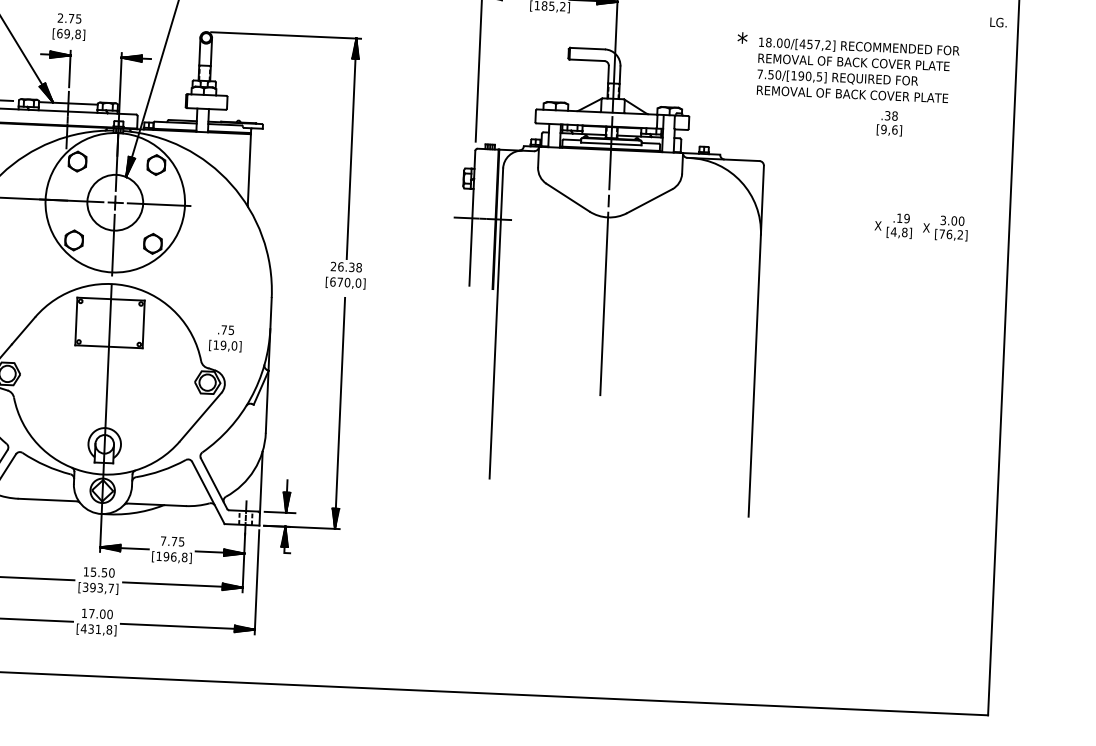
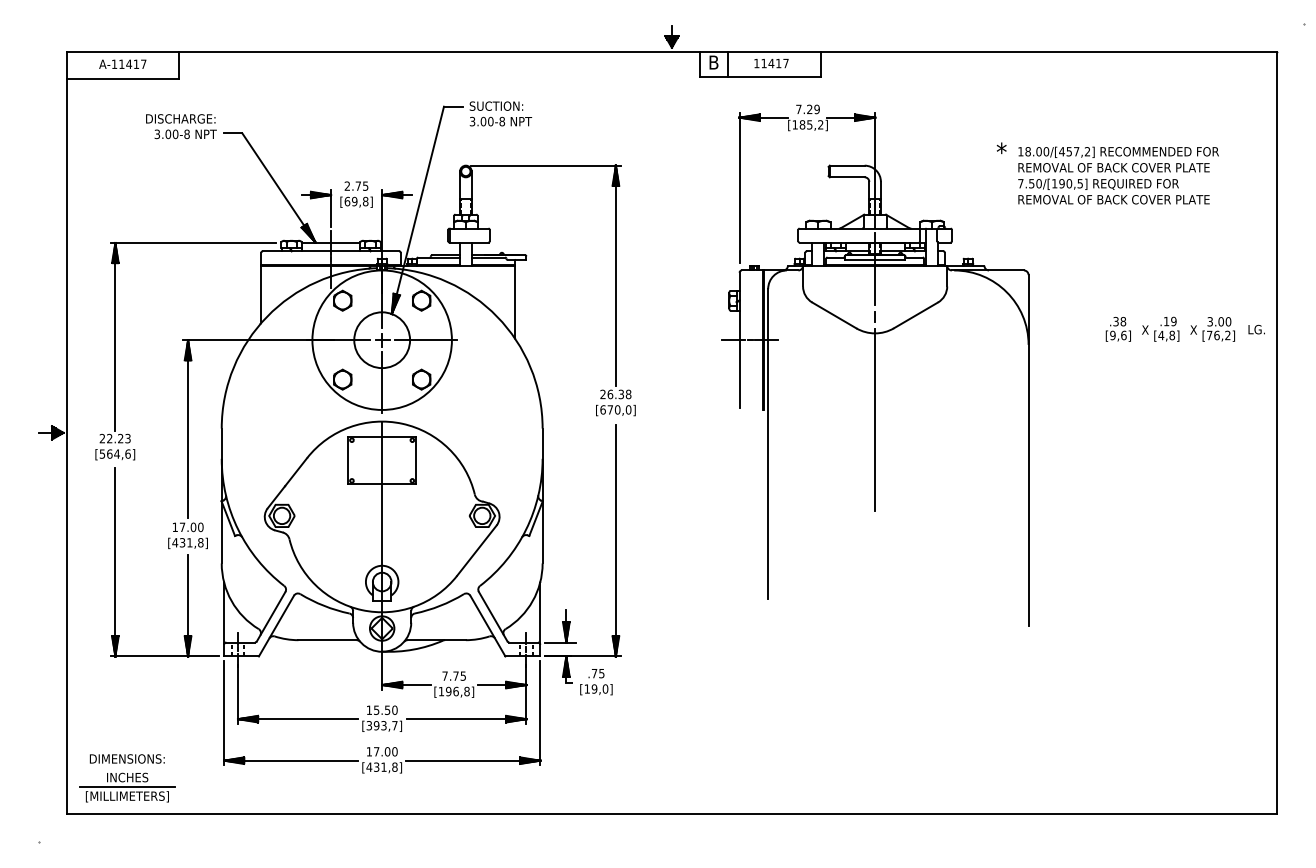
text: (998, 22) -> (1256, 329), moved
text: (69, 26) -> (356, 194), moved
text: (888, 123) -> (1117, 329), moved
text: (225, 338) -> (596, 682), moved

